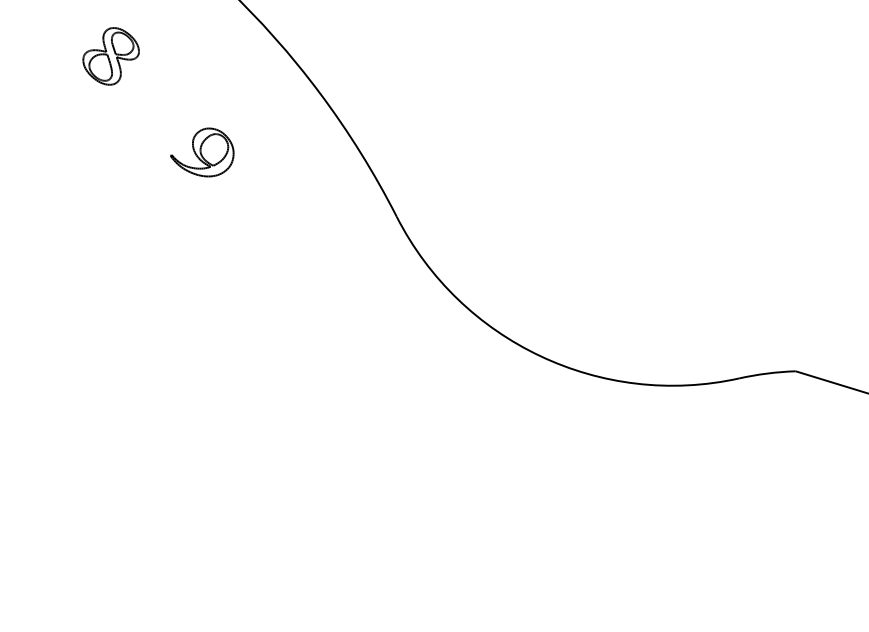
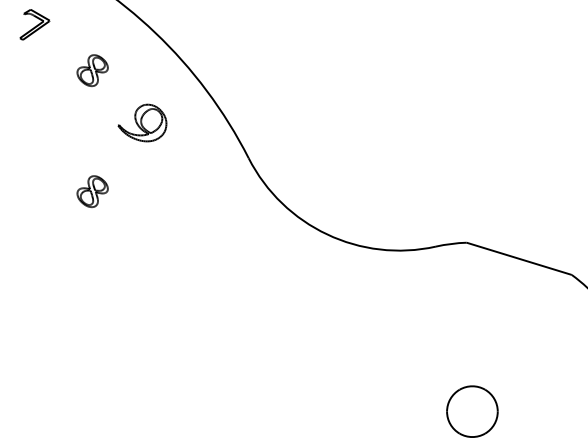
part: (202, 153) -> (142, 123), size x1.4
part: (110, 277) -> (92, 191), added

